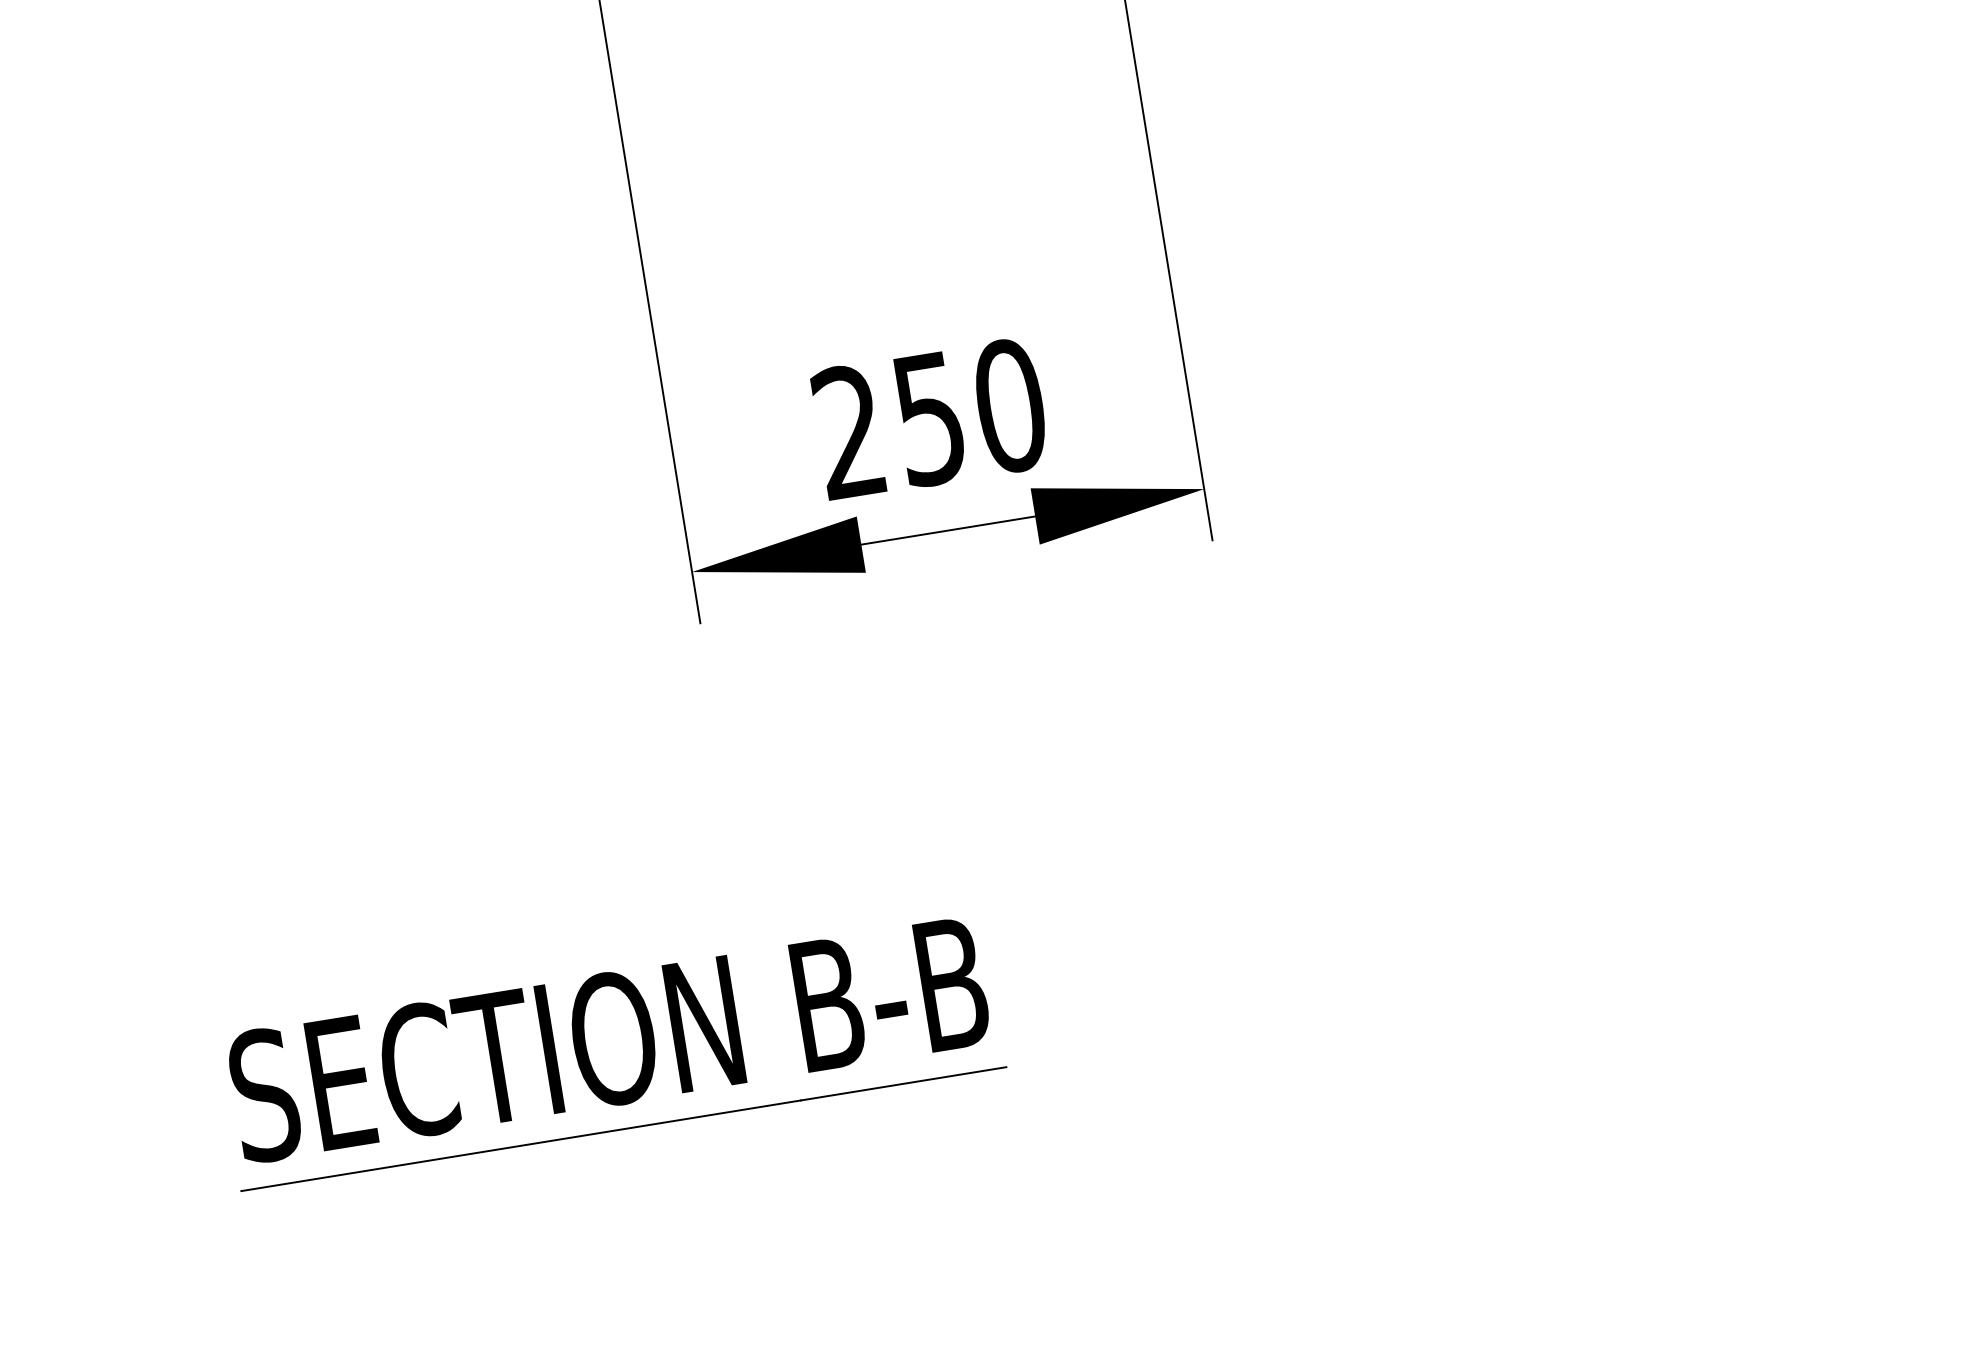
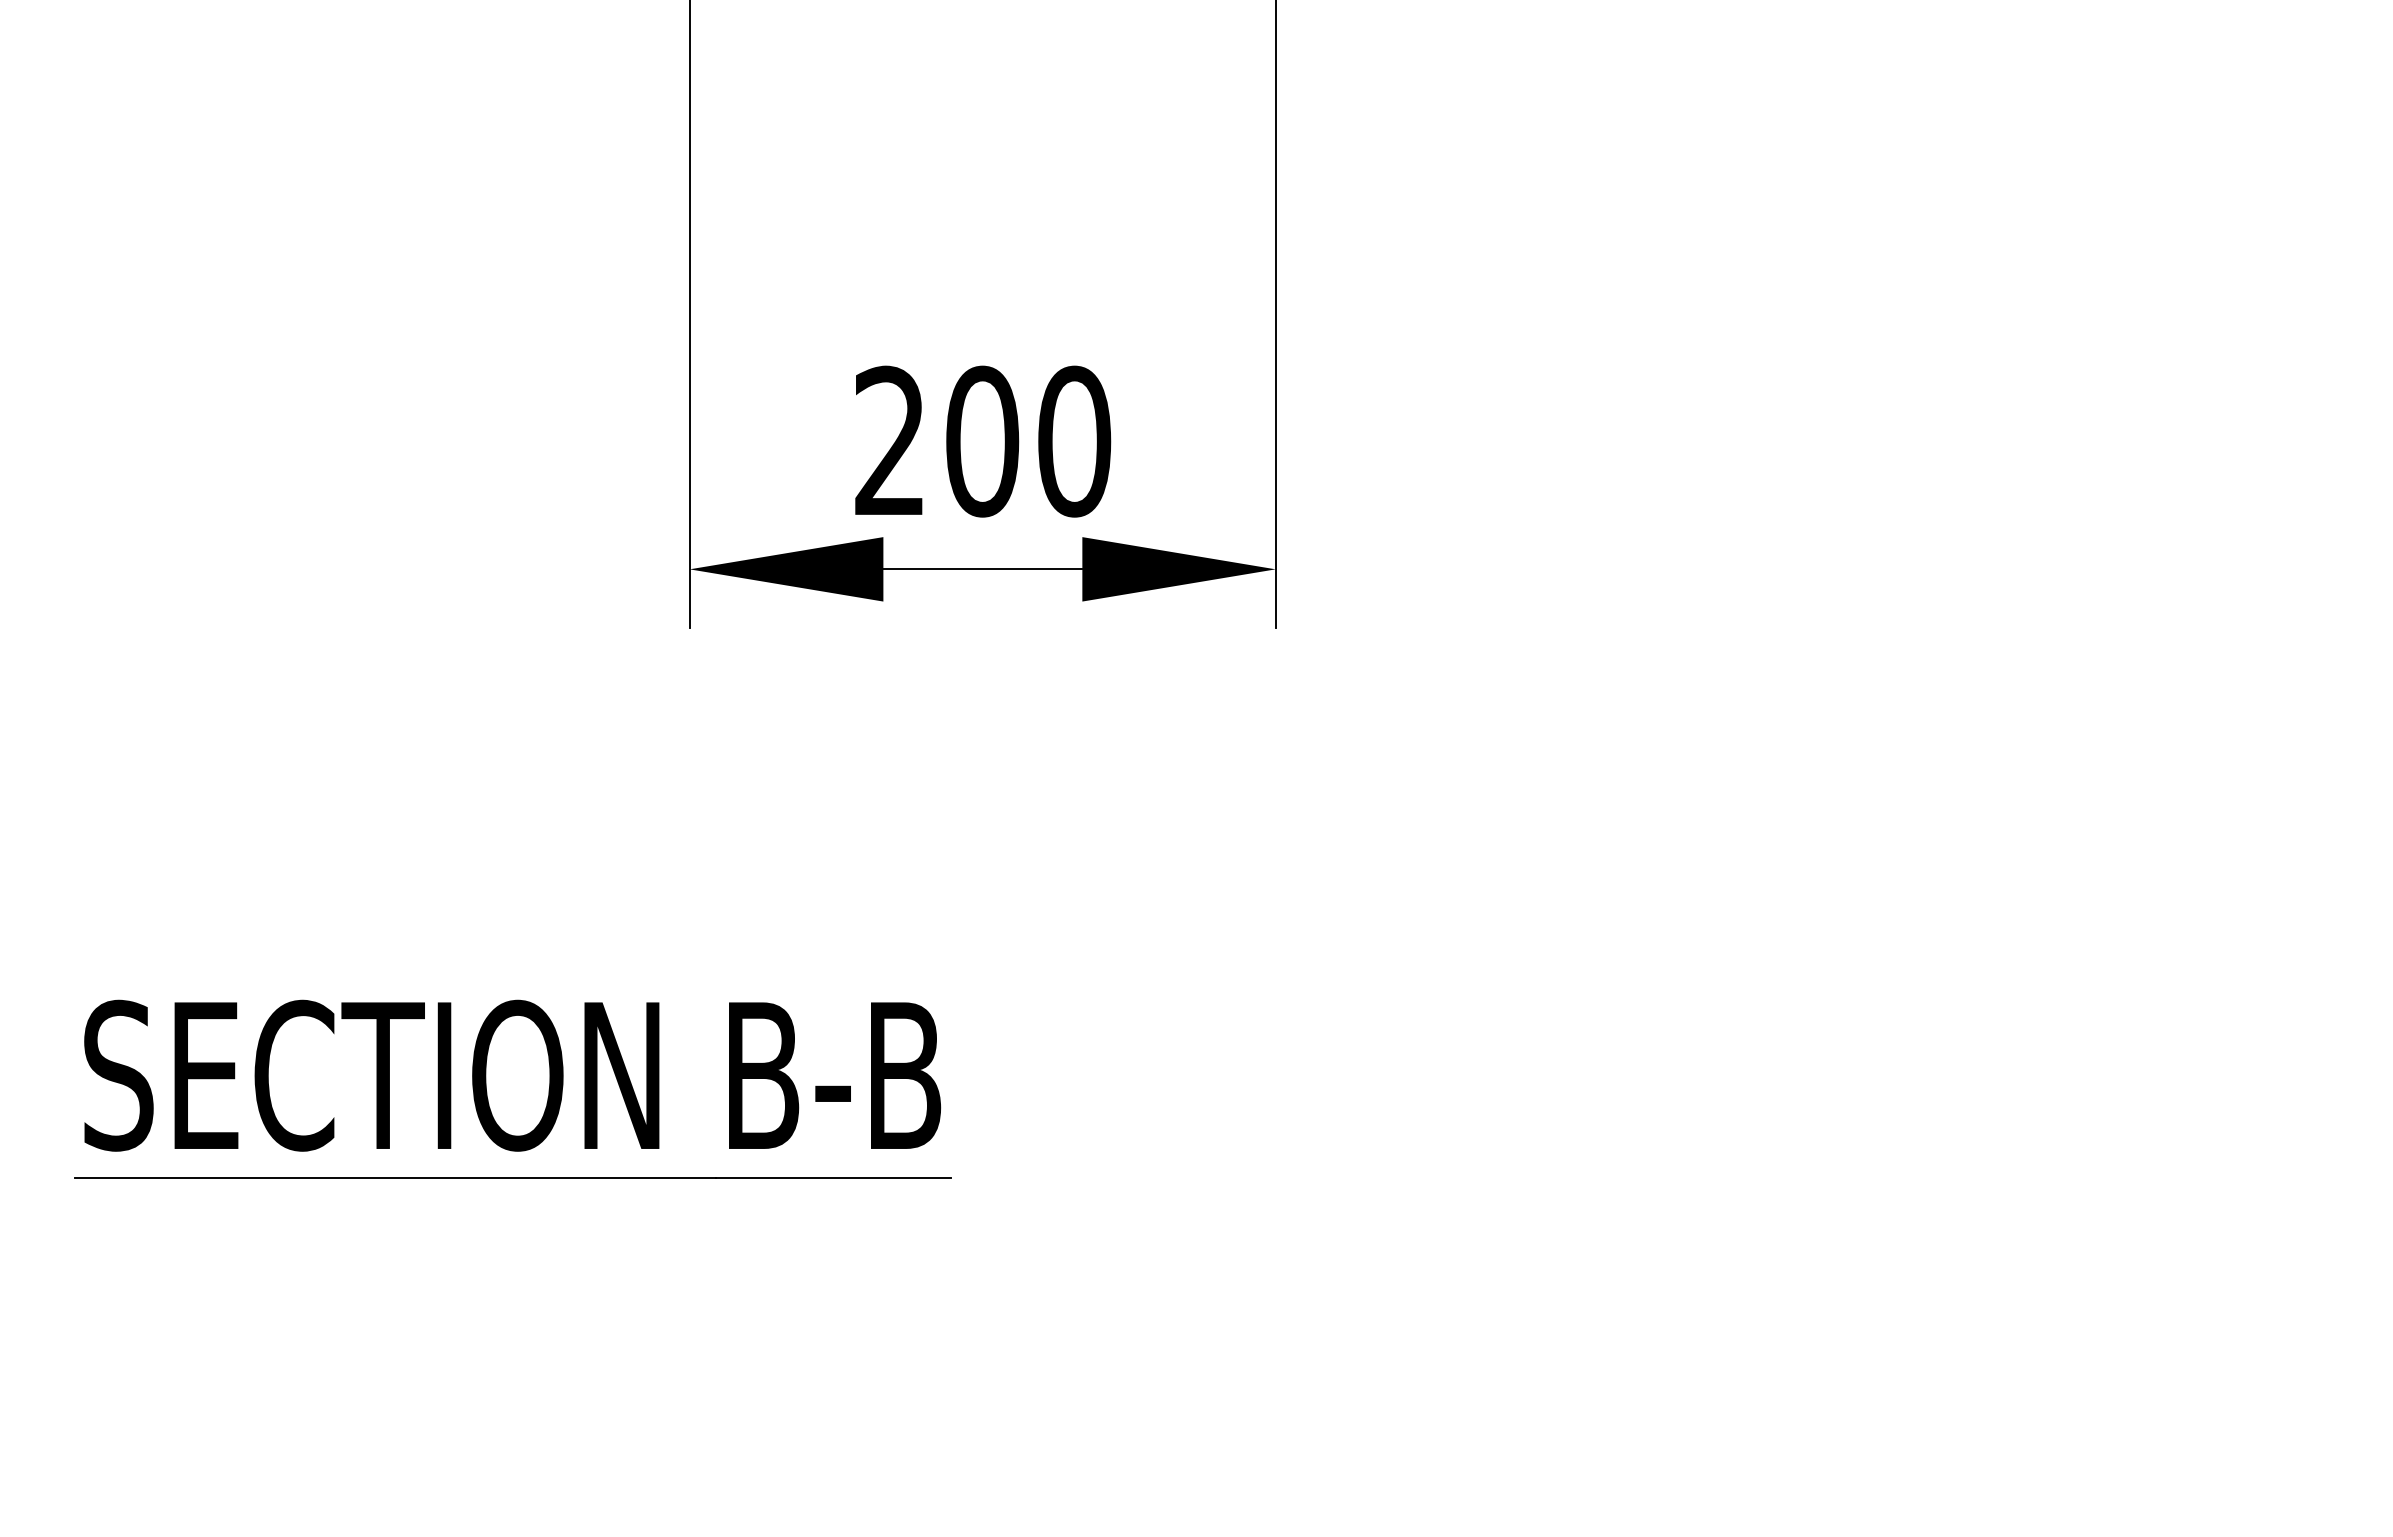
text: (929, 418) -> (982, 441), 250 -> 200

